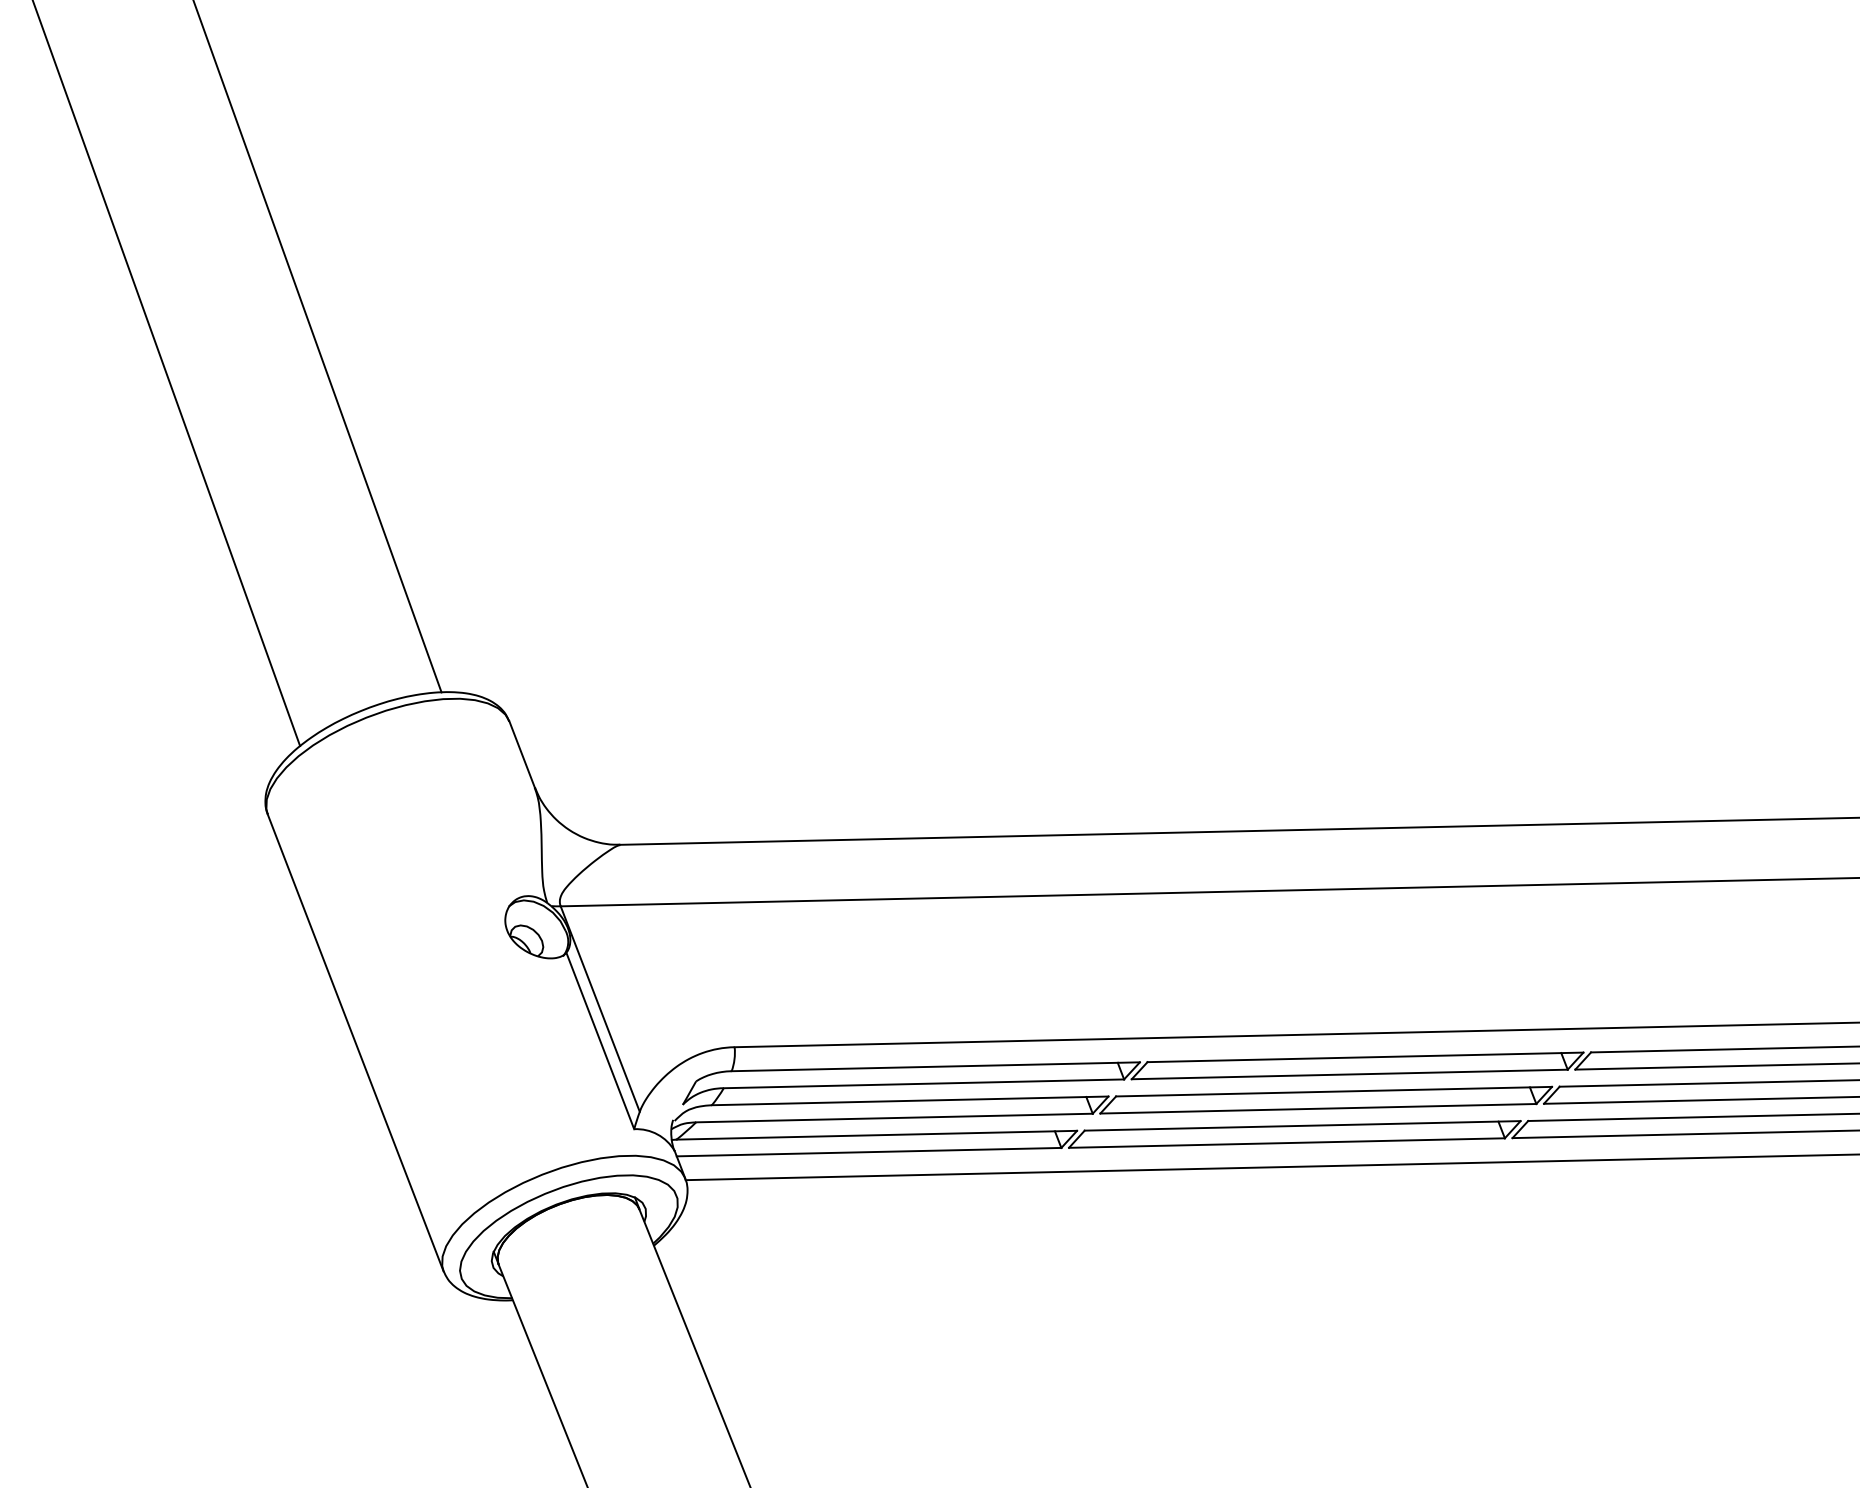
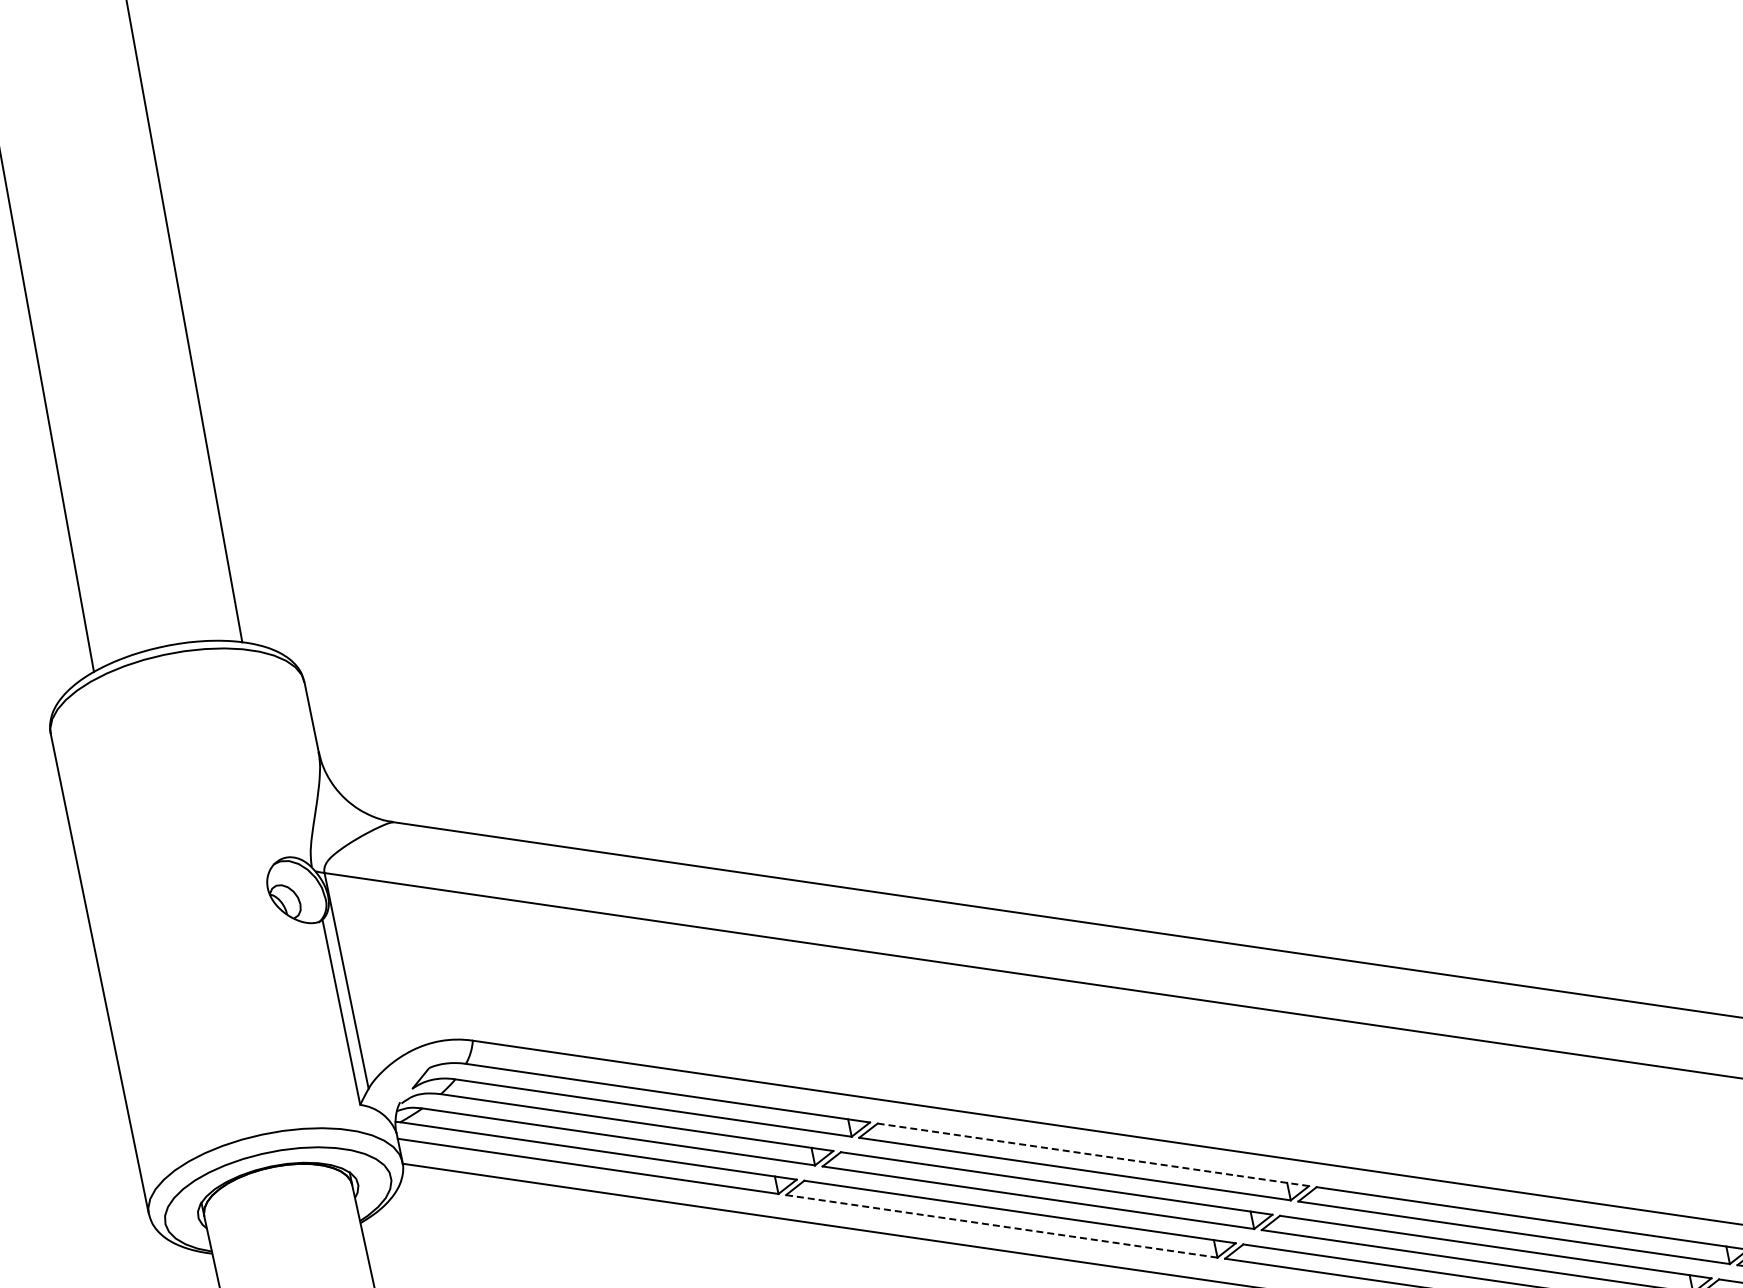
line: (1365, 1057) -> (1093, 1154), solid -> dashed
line: (1286, 1143) -> (1001, 1226), solid -> dashed

